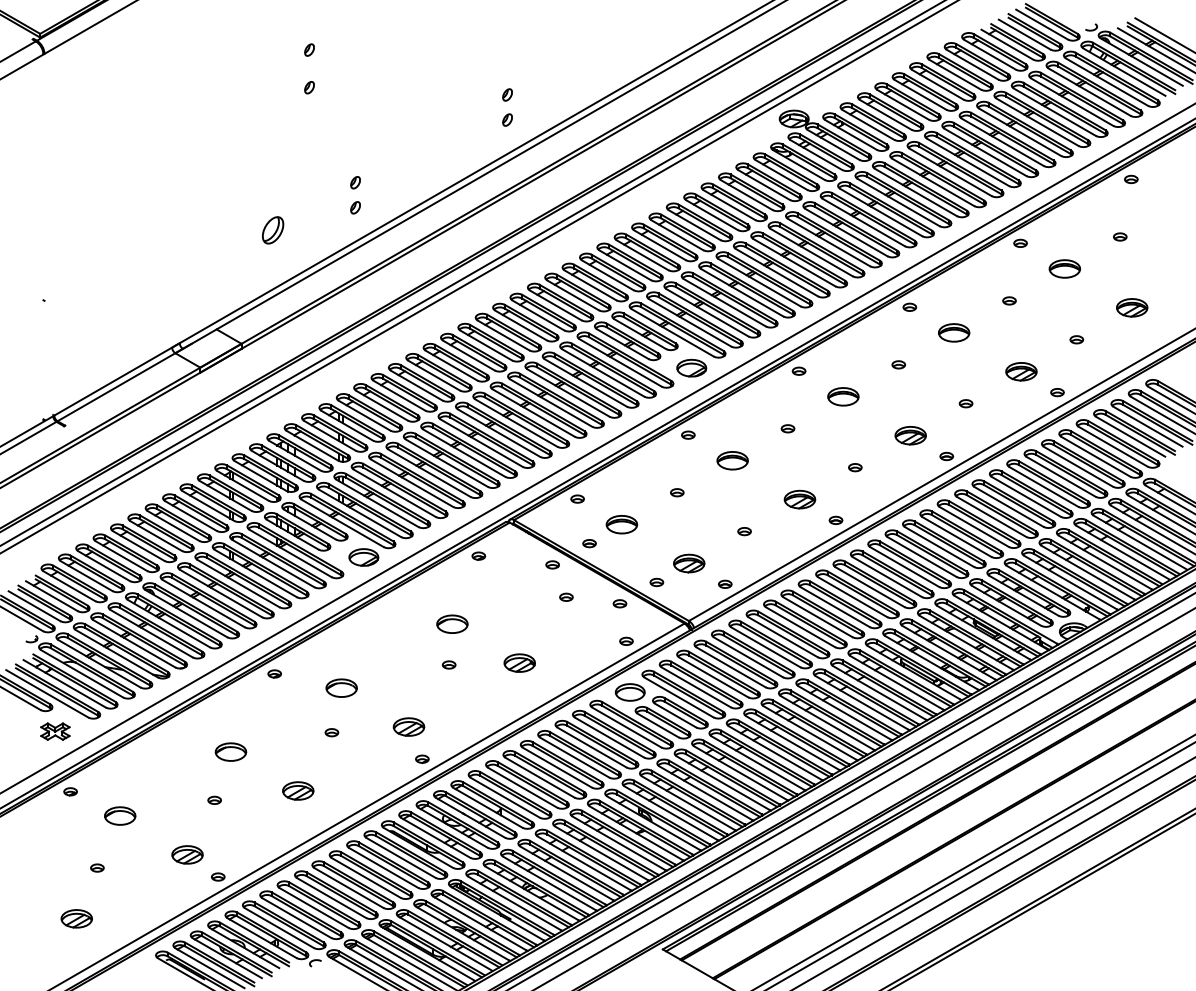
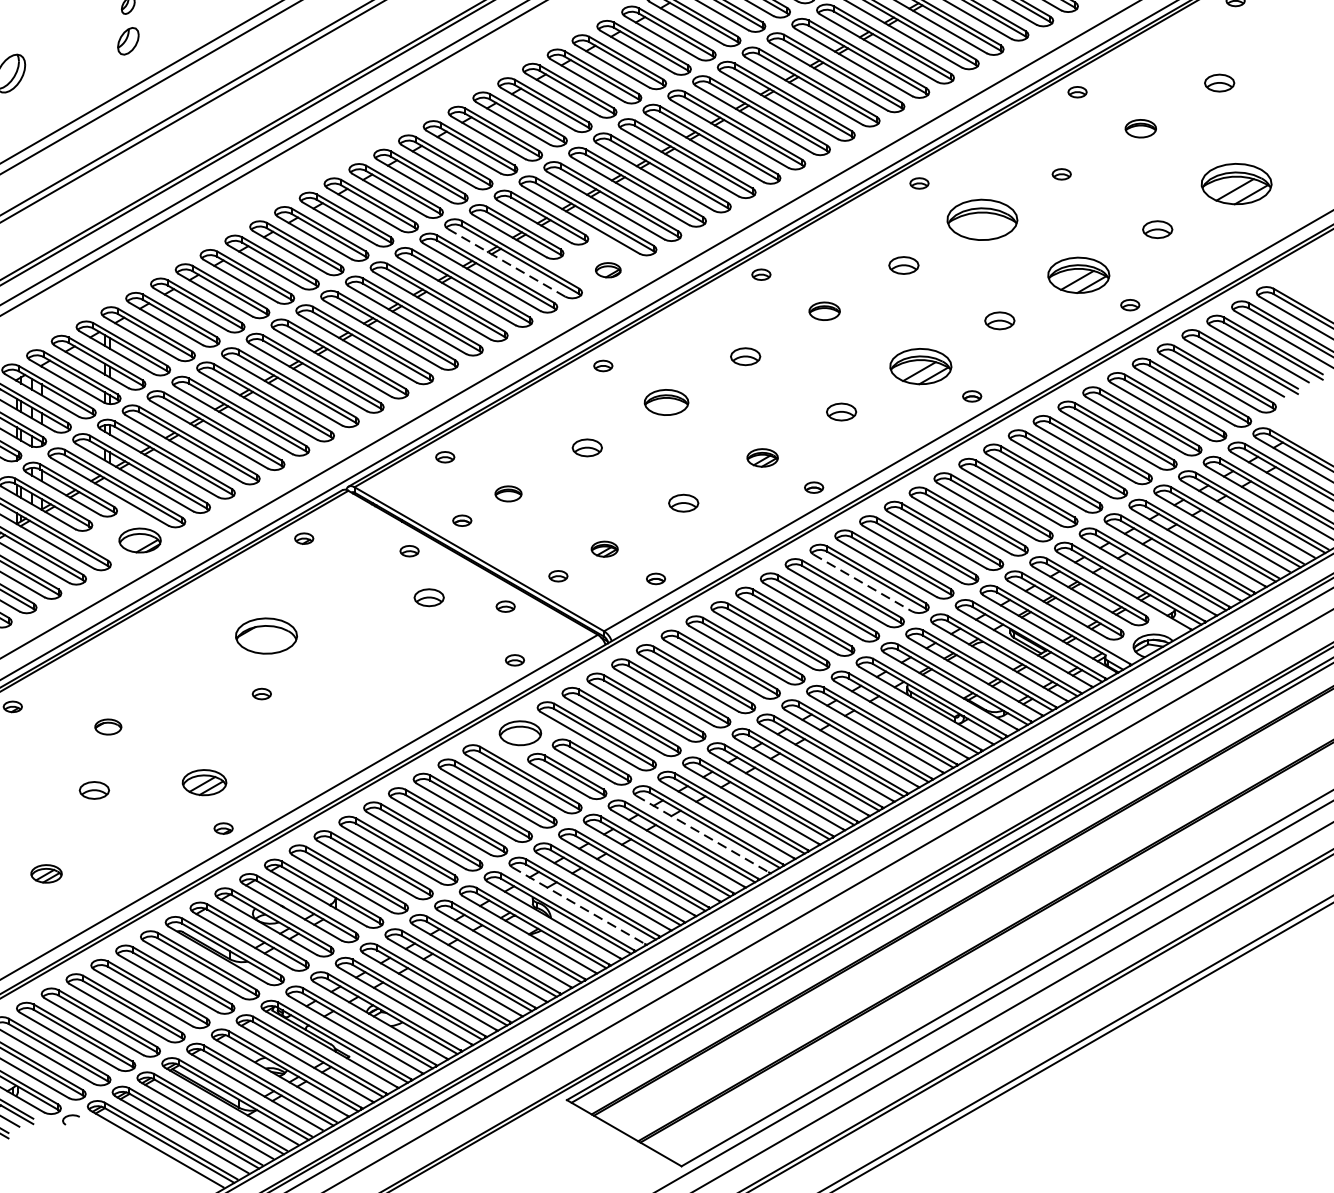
part: (355, 207) -> (128, 40), size x1.6
part: (1120, 236) -> (1220, 82), size x1.6
part: (1064, 268) -> (1140, 128), size x0.7
part: (1132, 307) -> (1237, 183), size x1.6
part: (954, 332) -> (983, 219), size x1.6
part: (1076, 339) -> (1157, 229), size x1.6
line: (621, 363) -> (507, 263), solid -> dashed
part: (898, 364) -> (903, 265), size x1.6
part: (691, 367) -> (607, 269), size x0.6
part: (1021, 371) -> (1078, 275), size x1.4
part: (843, 396) -> (824, 310), size x0.7
part: (965, 403) -> (998, 320), size x1.6
part: (787, 428) -> (744, 356), size x1.6
part: (910, 435) -> (920, 366), size x1.4
part: (855, 467) -> (841, 412), size x1.6
part: (677, 492) -> (587, 447), size x1.6
part: (799, 499) -> (761, 457), size x0.7
part: (621, 524) -> (507, 493), size x0.6
part: (744, 531) -> (683, 503), size x1.6
part: (689, 563) -> (604, 549), size x0.6
line: (870, 587) -> (863, 583), solid -> dashed
part: (566, 596) -> (429, 596), size x1.6
part: (452, 623) -> (266, 634), size x1.4
part: (519, 662) -> (362, 690), removed
part: (341, 687) -> (108, 726), size x0.6
part: (331, 732) -> (93, 790), size x1.6
line: (757, 763) -> (702, 834), solid -> dashed
part: (298, 790) -> (46, 873), size x0.7
line: (671, 813) -> (579, 906), solid -> dashed

